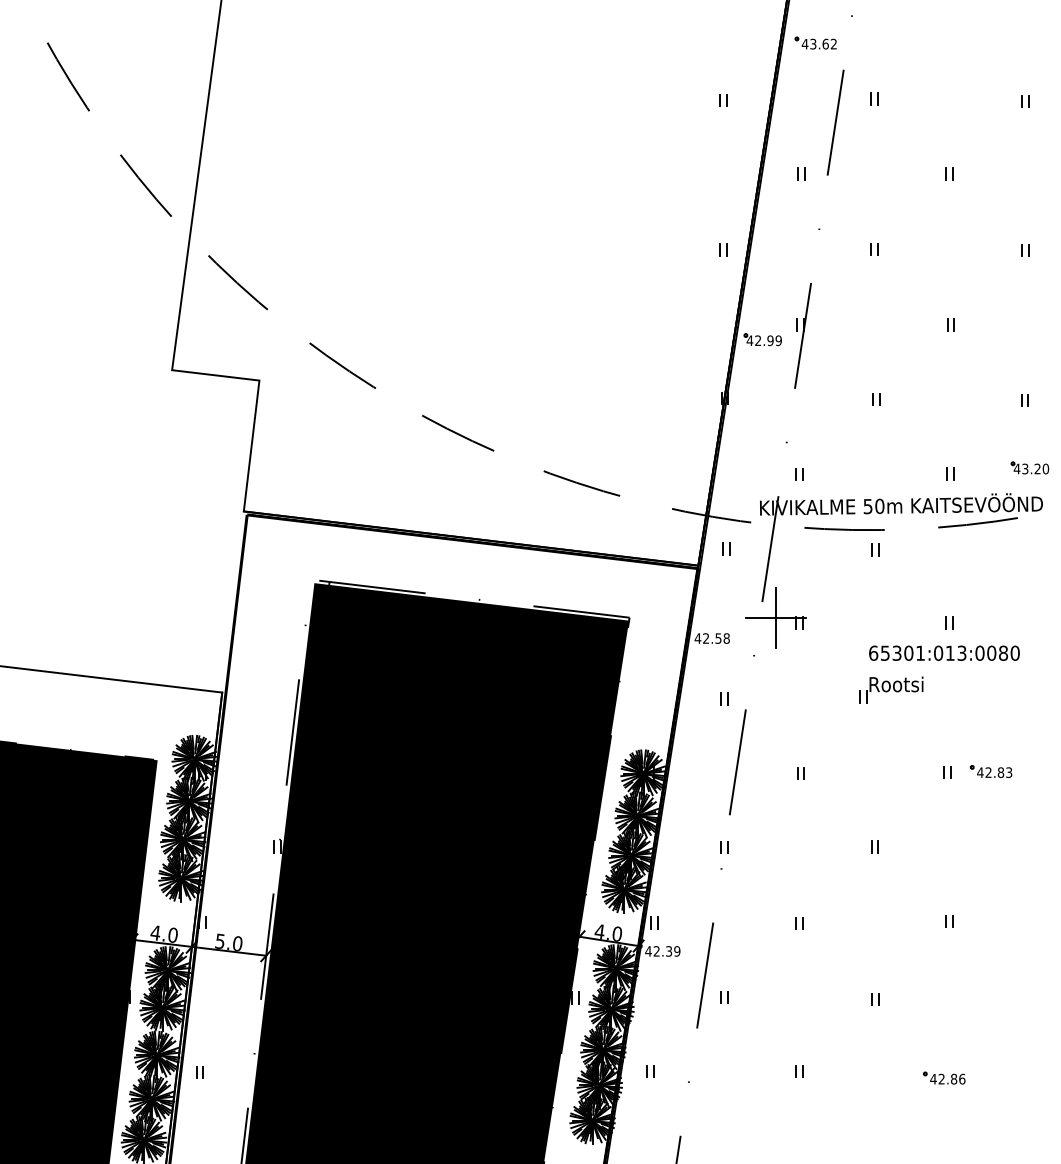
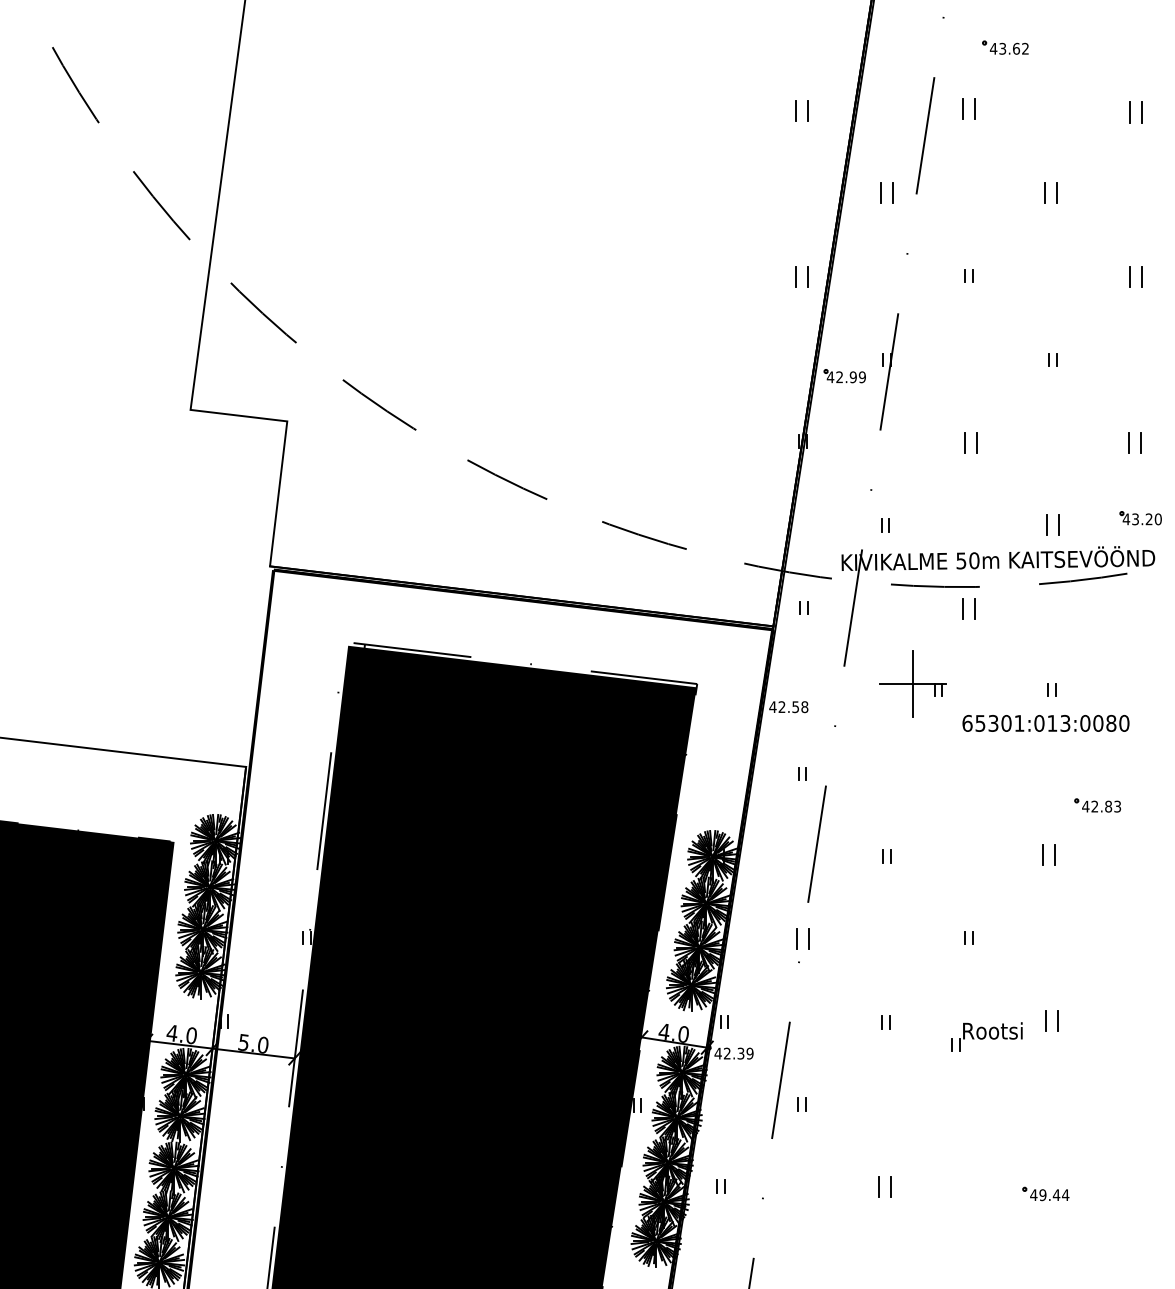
part: (815, 42) -> (1005, 47), moved
part: (874, 98) -> (968, 109), size x1.6
part: (723, 100) -> (801, 111), size x1.6
part: (1025, 101) -> (1135, 112), size x1.6
part: (801, 173) -> (887, 192), size x1.6
part: (949, 173) -> (1051, 192), size x1.6
part: (723, 249) -> (801, 276), size x1.6
part: (1025, 250) -> (1135, 277), size x1.6
part: (876, 399) -> (970, 442), size x1.6
part: (1024, 400) -> (1134, 443), size x1.6
part: (950, 473) -> (1052, 524), size x1.6
part: (875, 550) -> (969, 609), size x1.6
part: (776, 617) -> (912, 683), moved
part: (890, 689) -> (986, 1036), moved
part: (990, 771) -> (1097, 805), moved
part: (946, 772) -> (1048, 855), size x1.6
part: (724, 847) -> (802, 938), size x1.6
part: (949, 921) -> (1051, 1020), size x1.6
part: (875, 999) -> (969, 1106), removed
part: (798, 1071) -> (884, 1186), size x1.6
part: (200, 1072) -> (221, 1187), removed
text: (952, 1079) -> (1054, 1195), 42.86 -> 49.44

